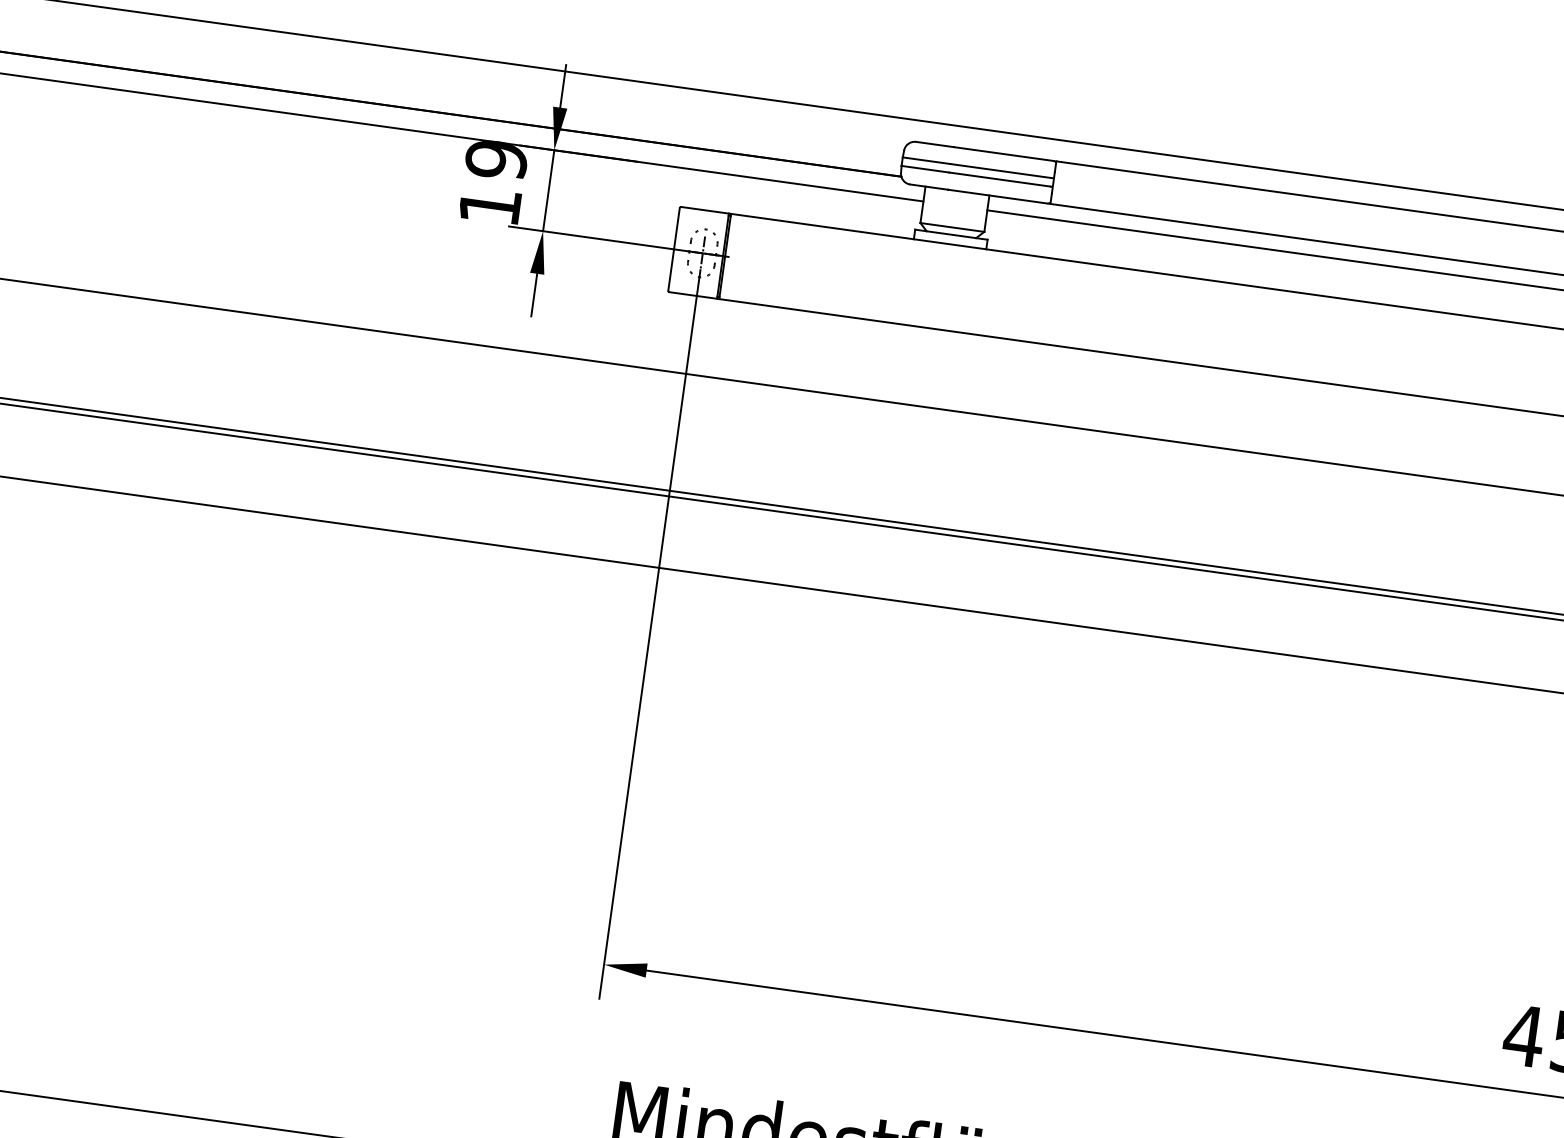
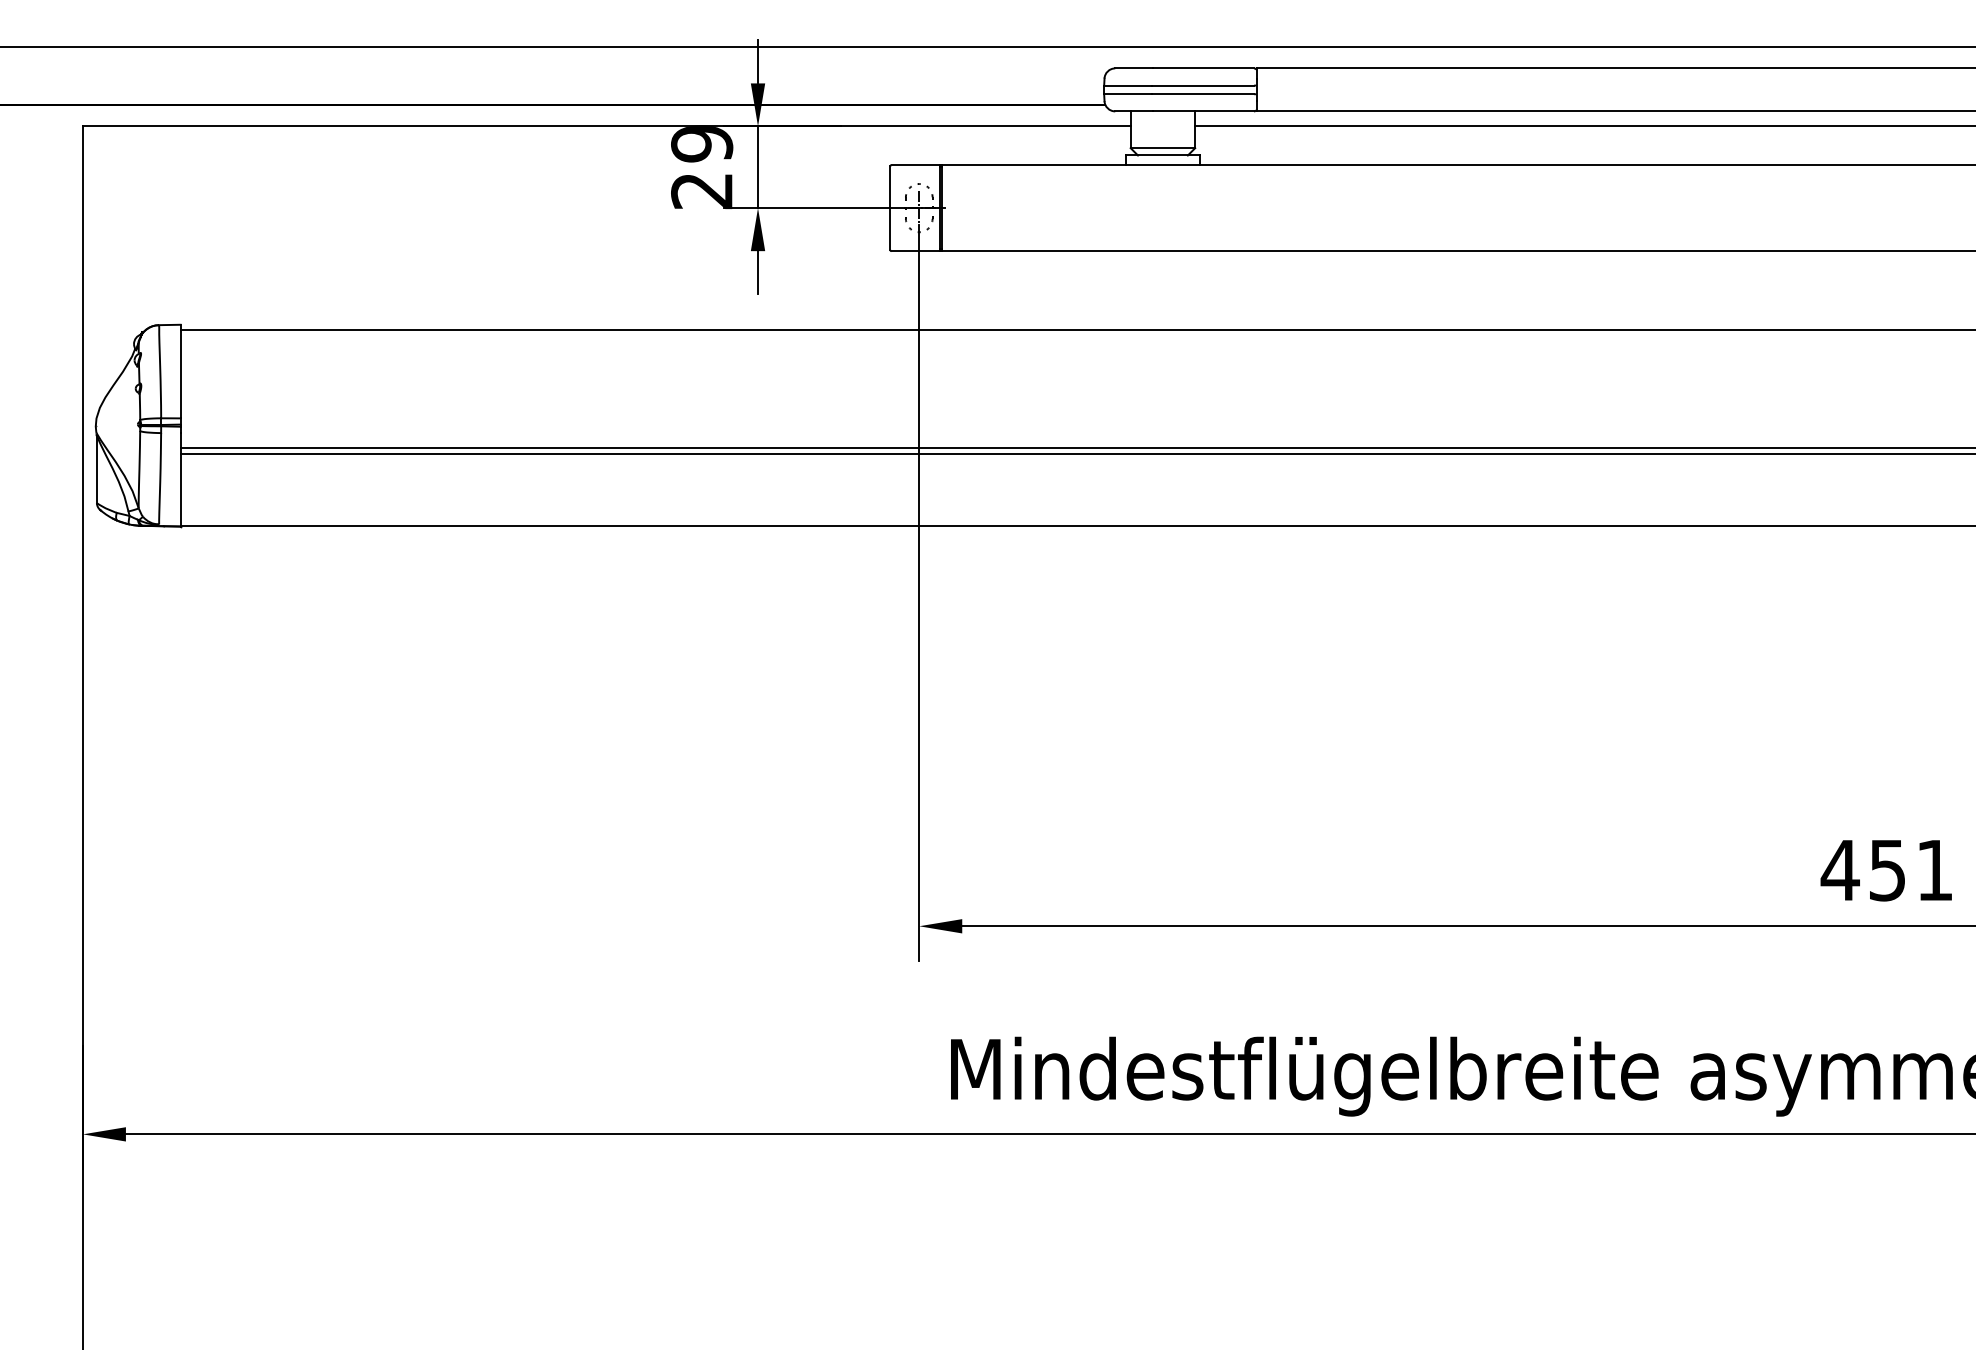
text: (489, 206) -> (701, 191), 19 -> 29

